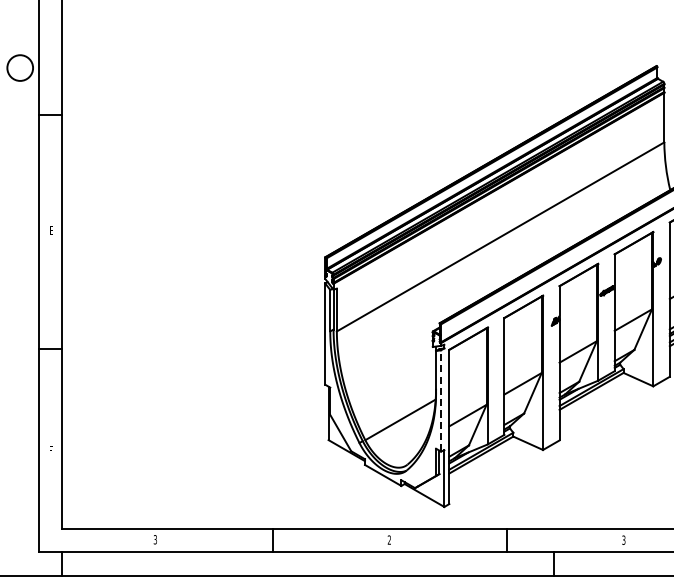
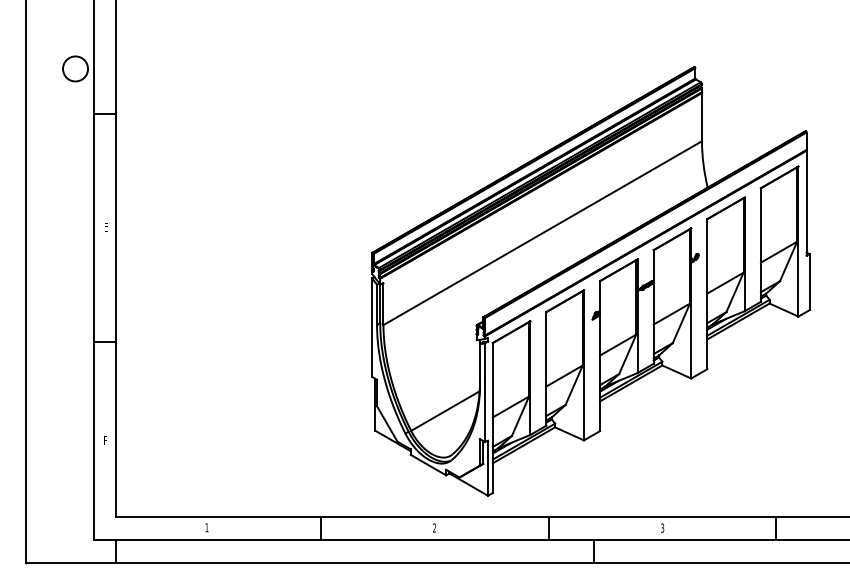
line: (440, 400) -> (484, 392), dashed -> solid
text: (154, 539) -> (206, 527), 3 -> 1

